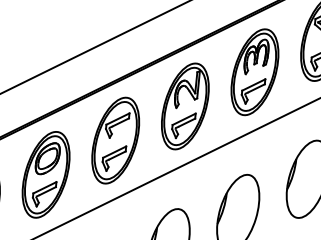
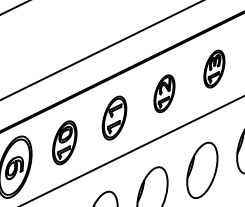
part: (255, 71) -> (214, 68), size x0.6
part: (185, 106) -> (164, 93), size x0.6
part: (115, 139) -> (114, 117), size x0.7
part: (45, 174) -> (64, 142), size x0.7

